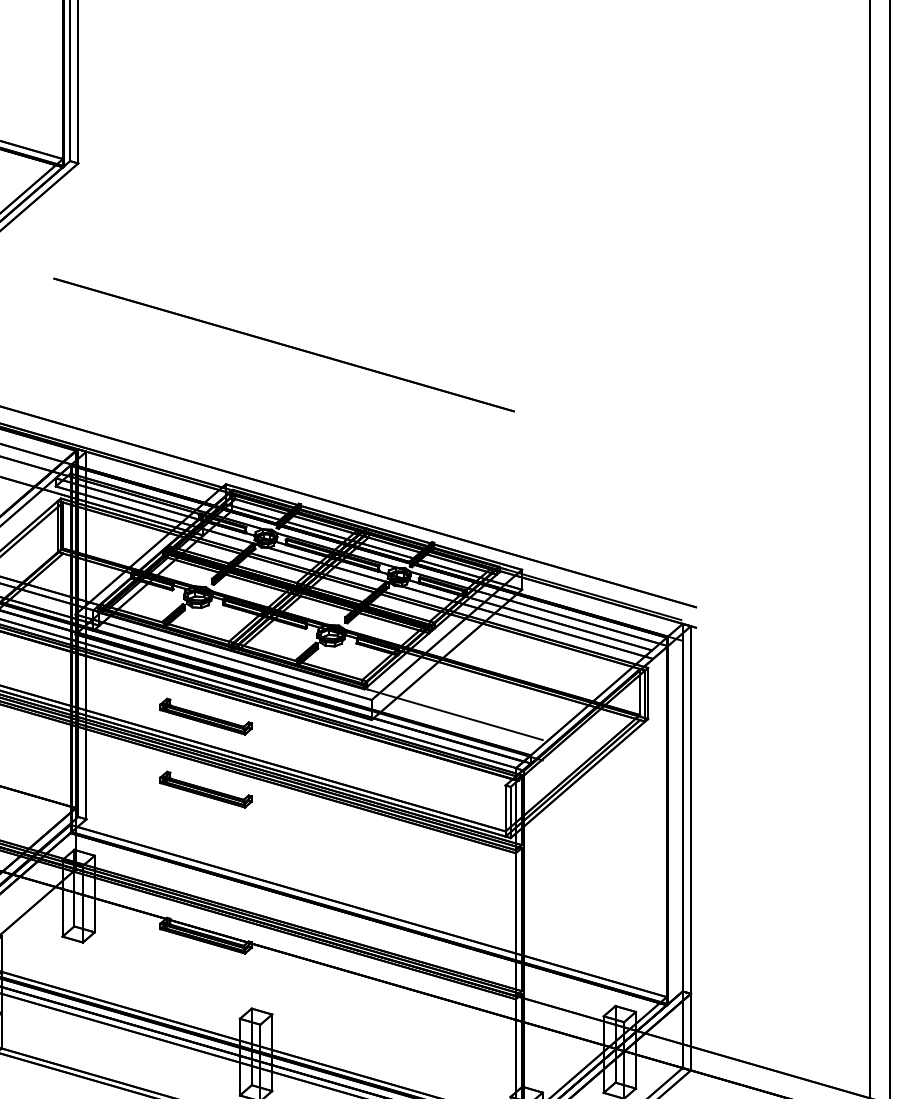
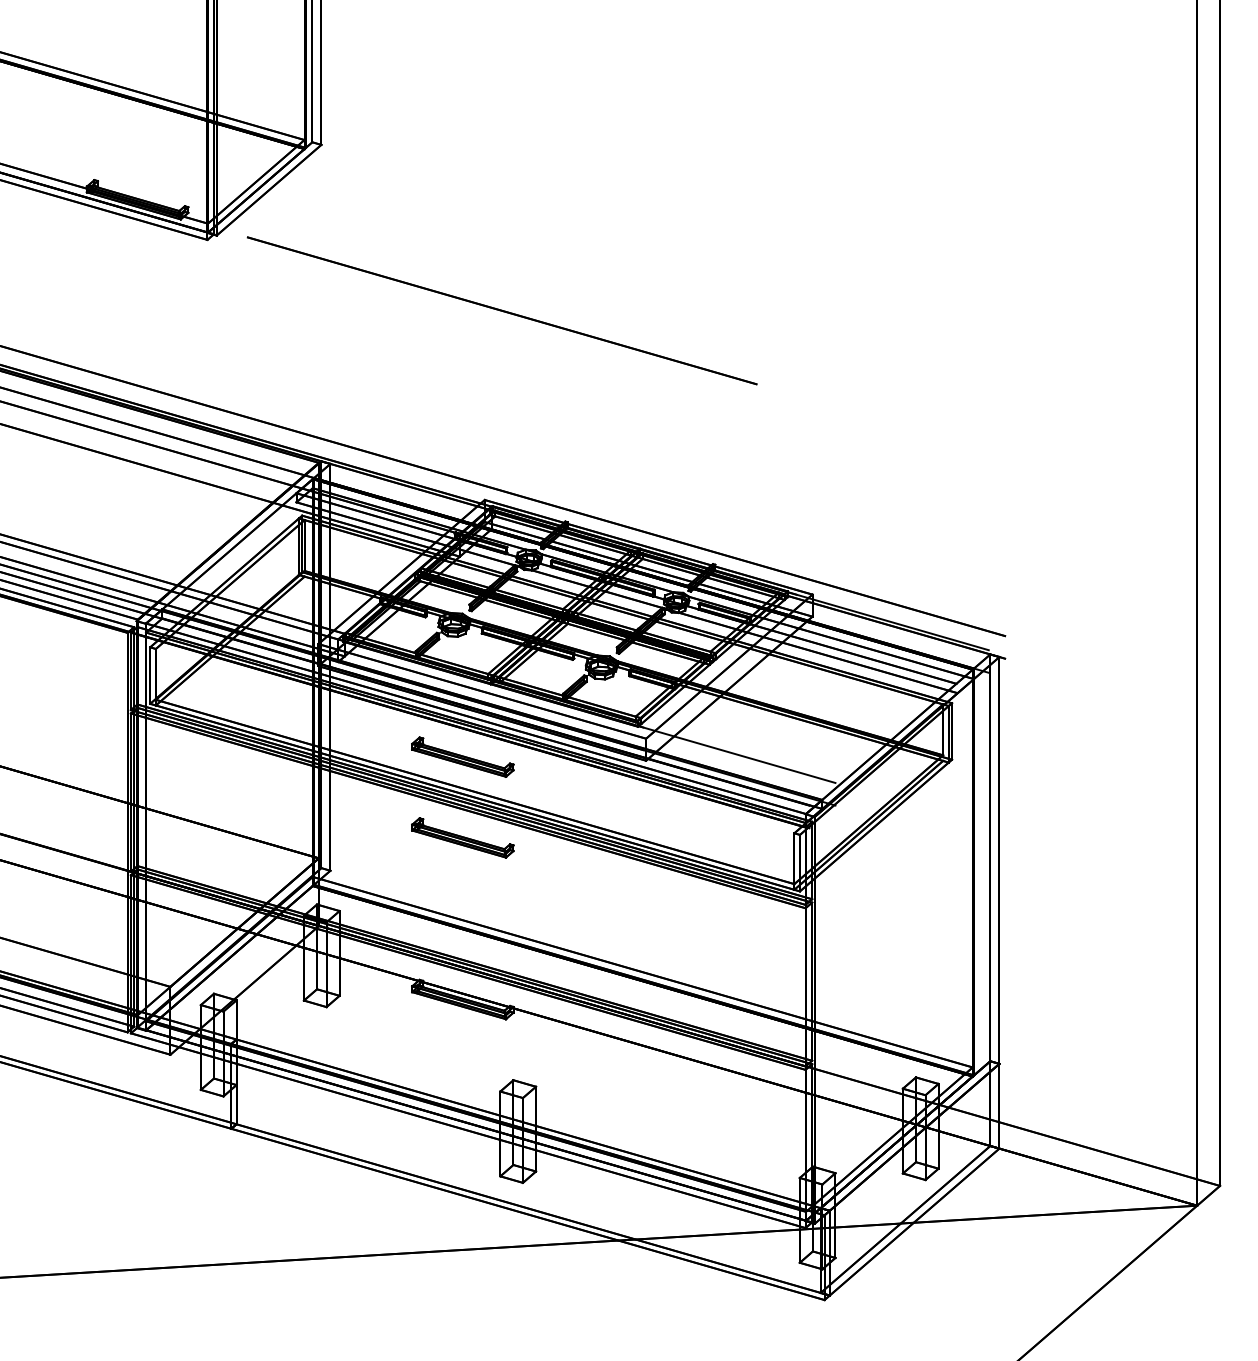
line: (283, 344) -> (501, 310), moved

